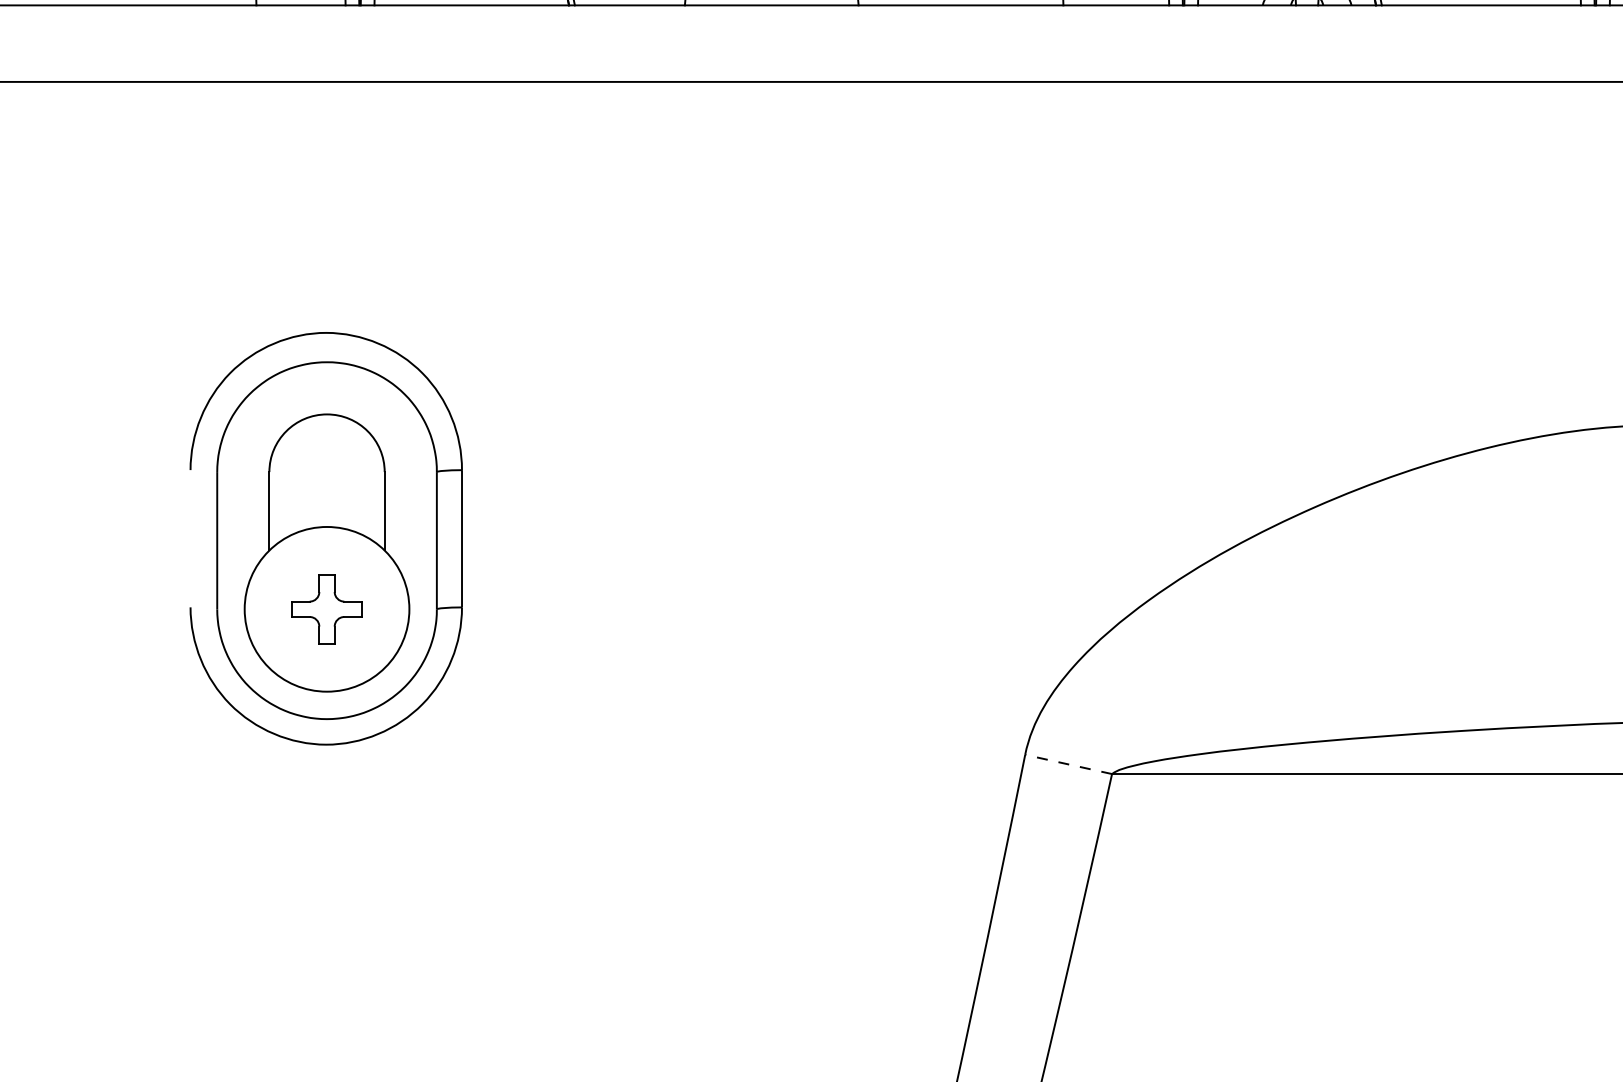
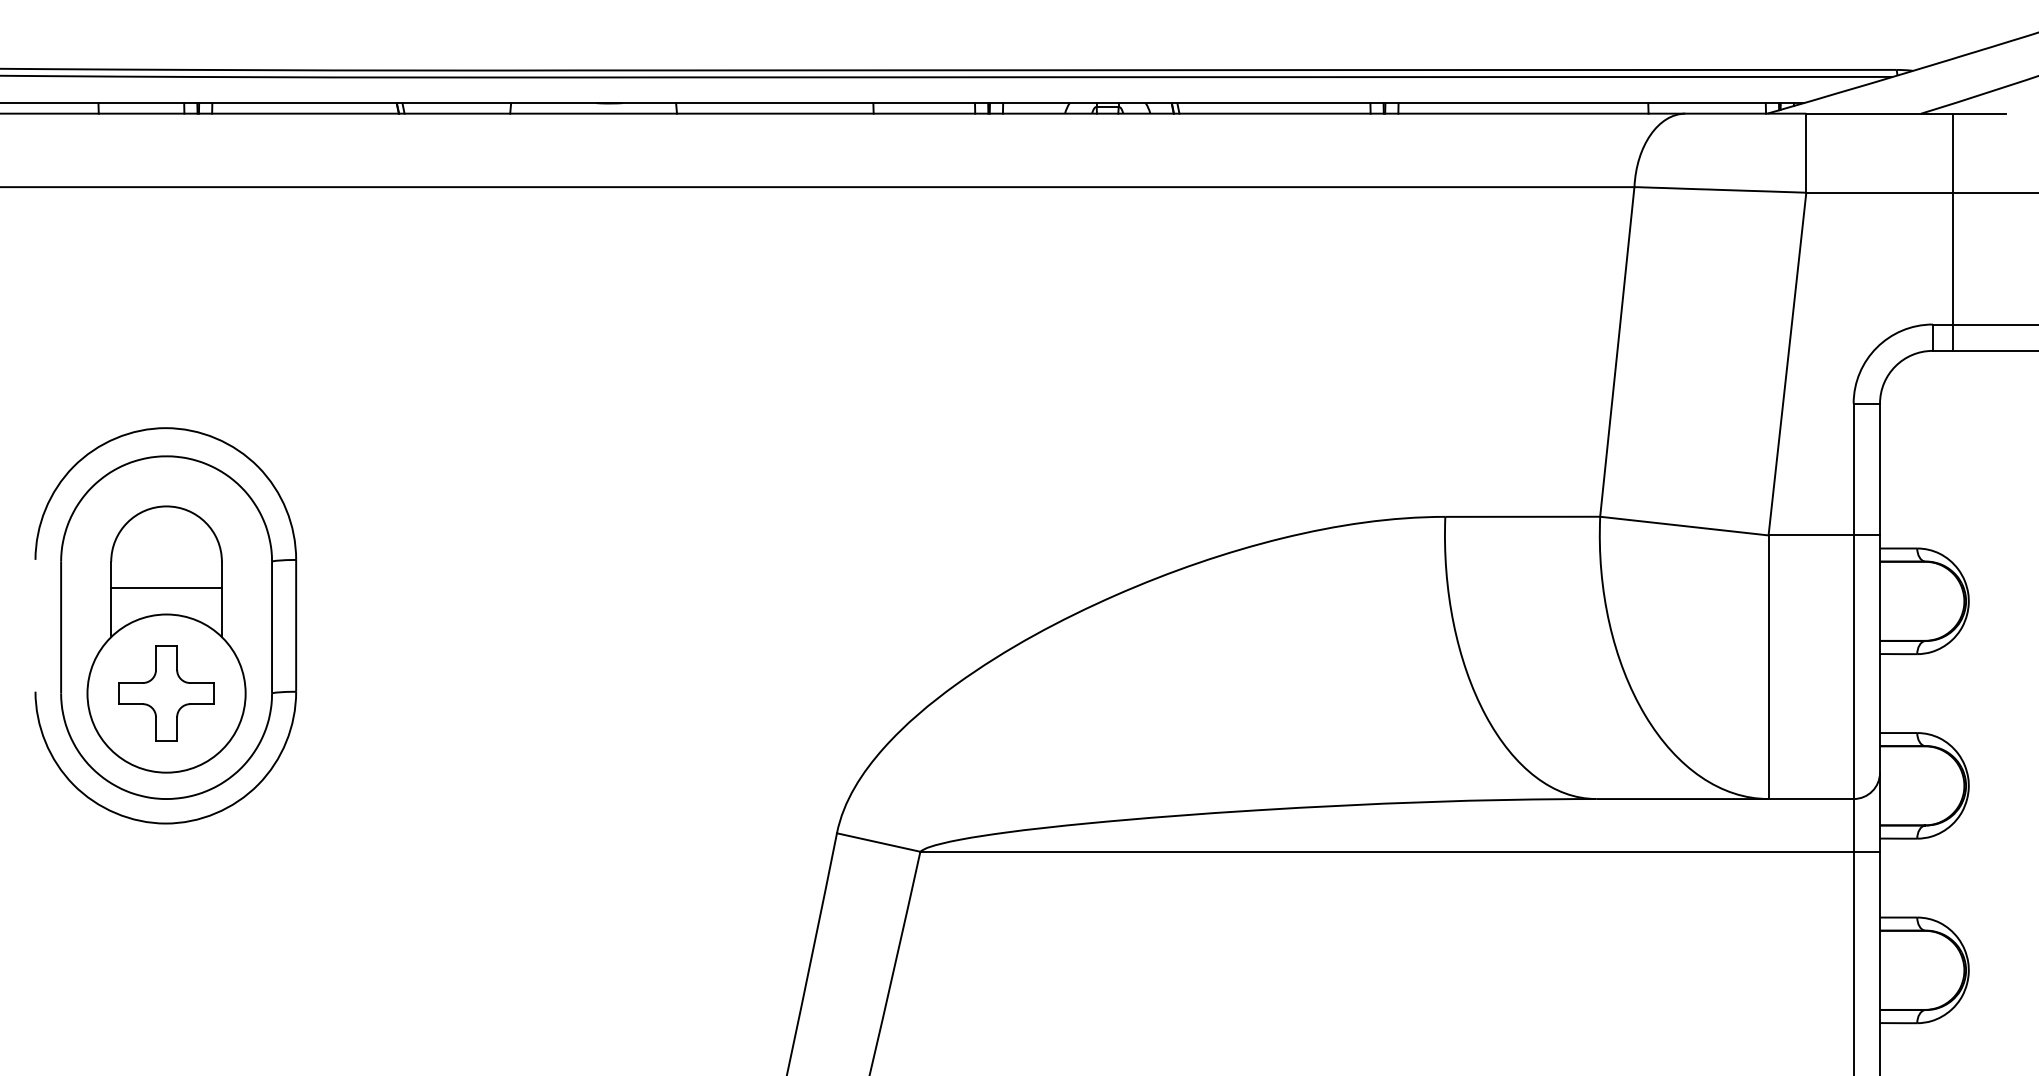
line: (326, 499) -> (166, 588), added
part: (326, 609) -> (166, 693), size x1.43
line: (1068, 764) -> (878, 842), dashed -> solid

